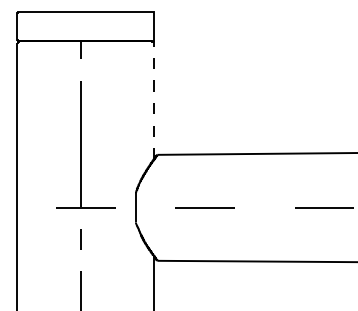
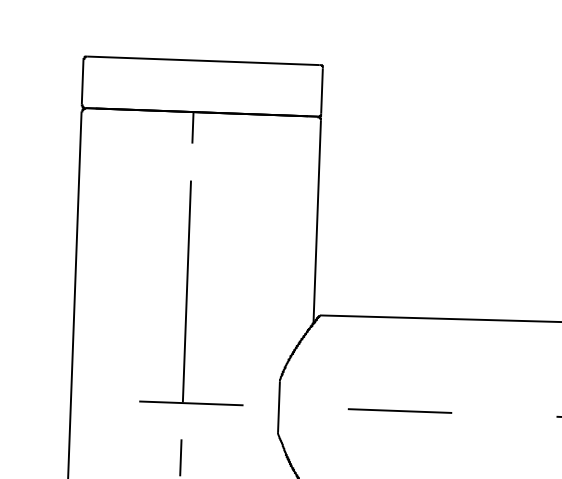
line: (153, 101) -> (316, 221), dashed -> solid

